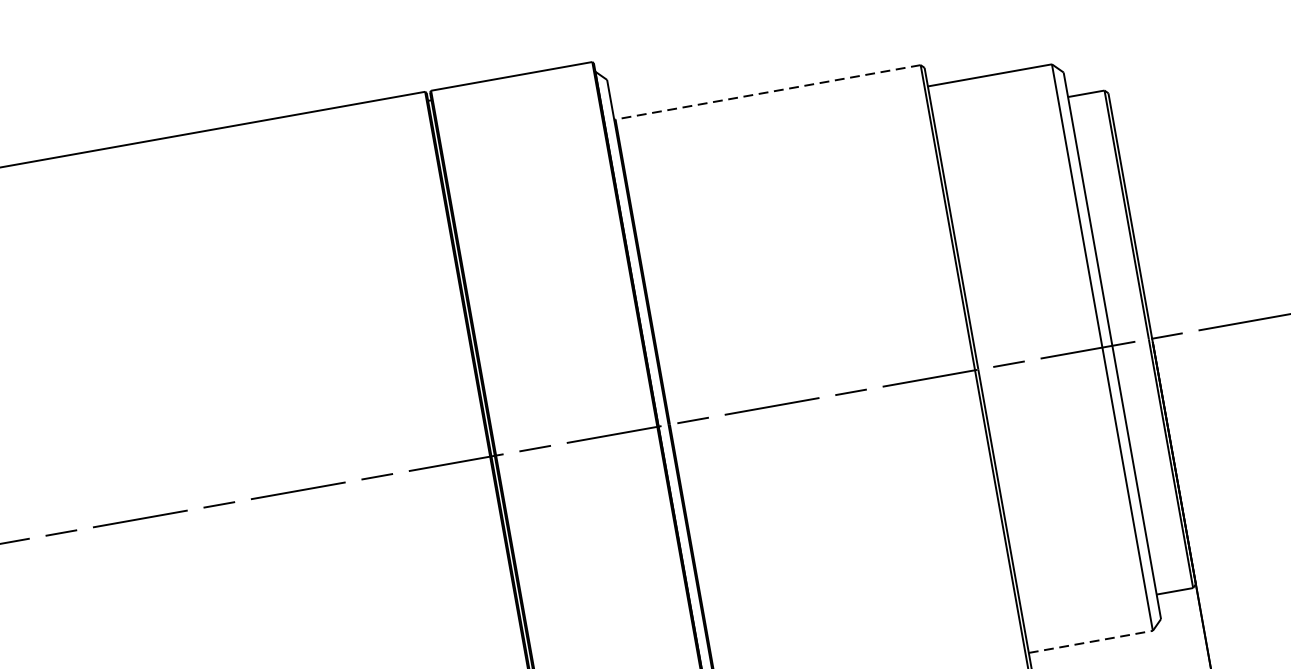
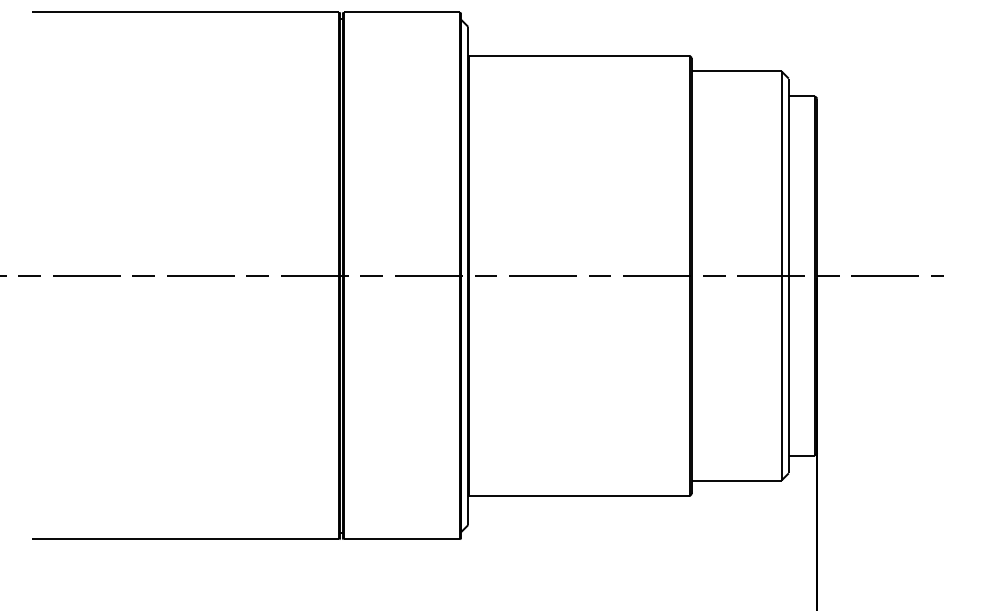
line: (766, 92) -> (578, 55), dashed -> solid
line: (1090, 641) -> (736, 480), dashed -> solid

